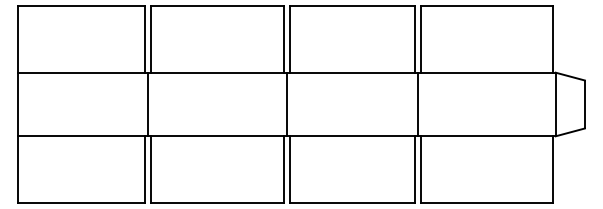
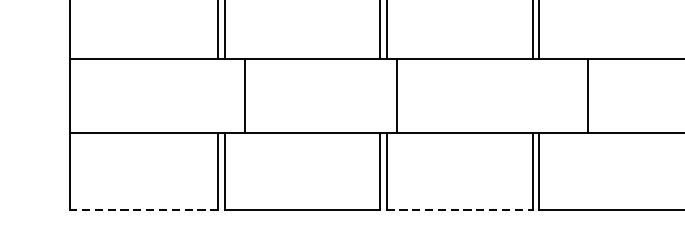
line: (147, 104) -> (244, 95), moved
line: (286, 104) -> (396, 95), moved
line: (418, 104) -> (588, 95), moved
line: (81, 202) -> (144, 209), solid -> dashed
line: (352, 202) -> (459, 209), solid -> dashed

